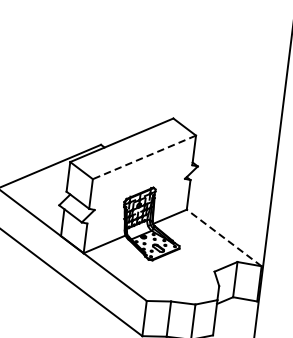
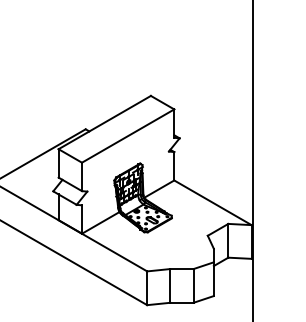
line: (143, 157) -> (127, 136), dashed -> solid
line: (223, 237) -> (212, 202), dashed -> solid

